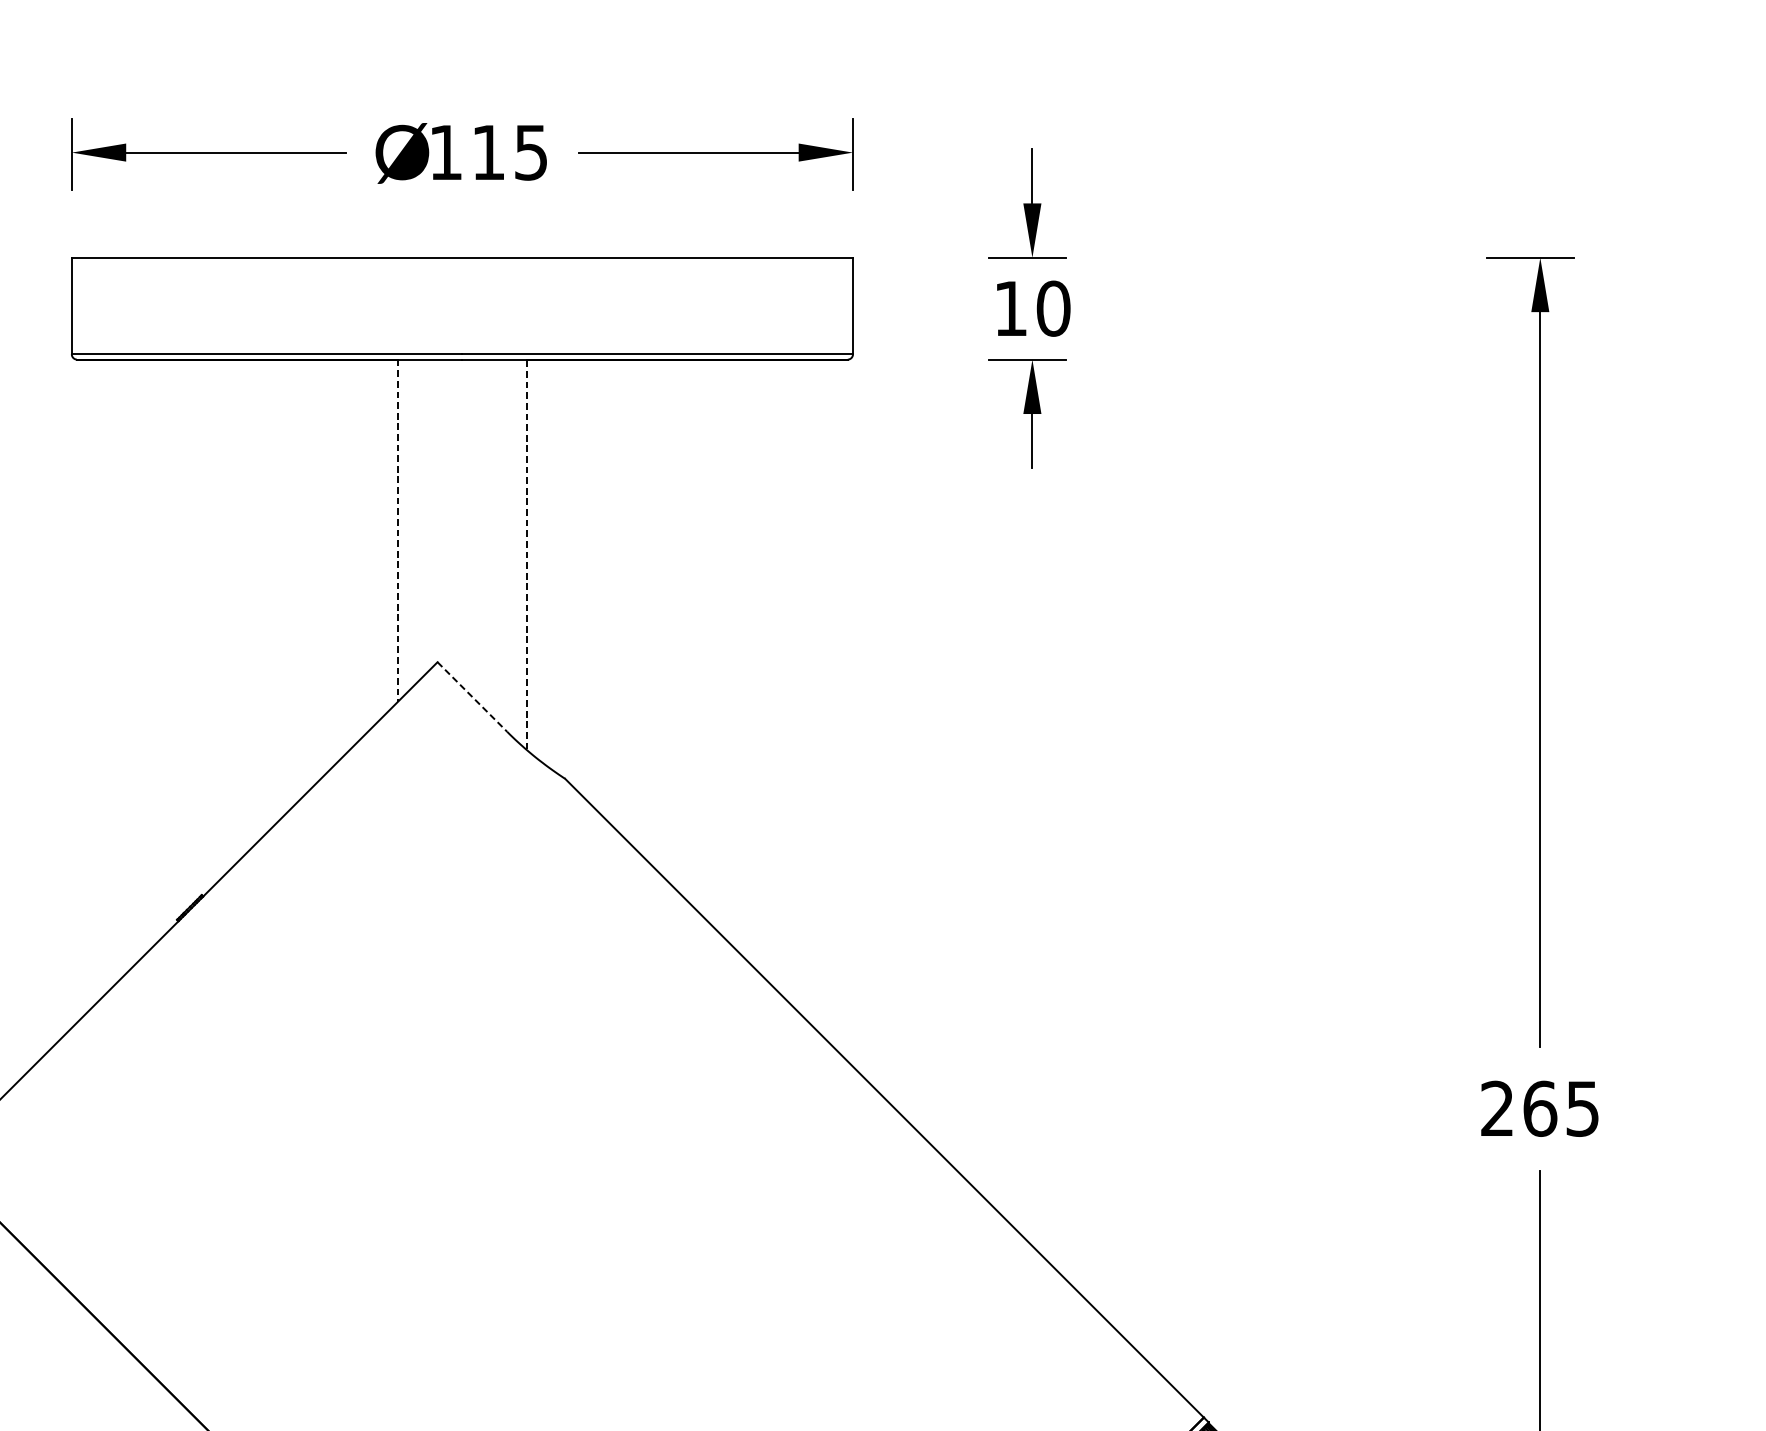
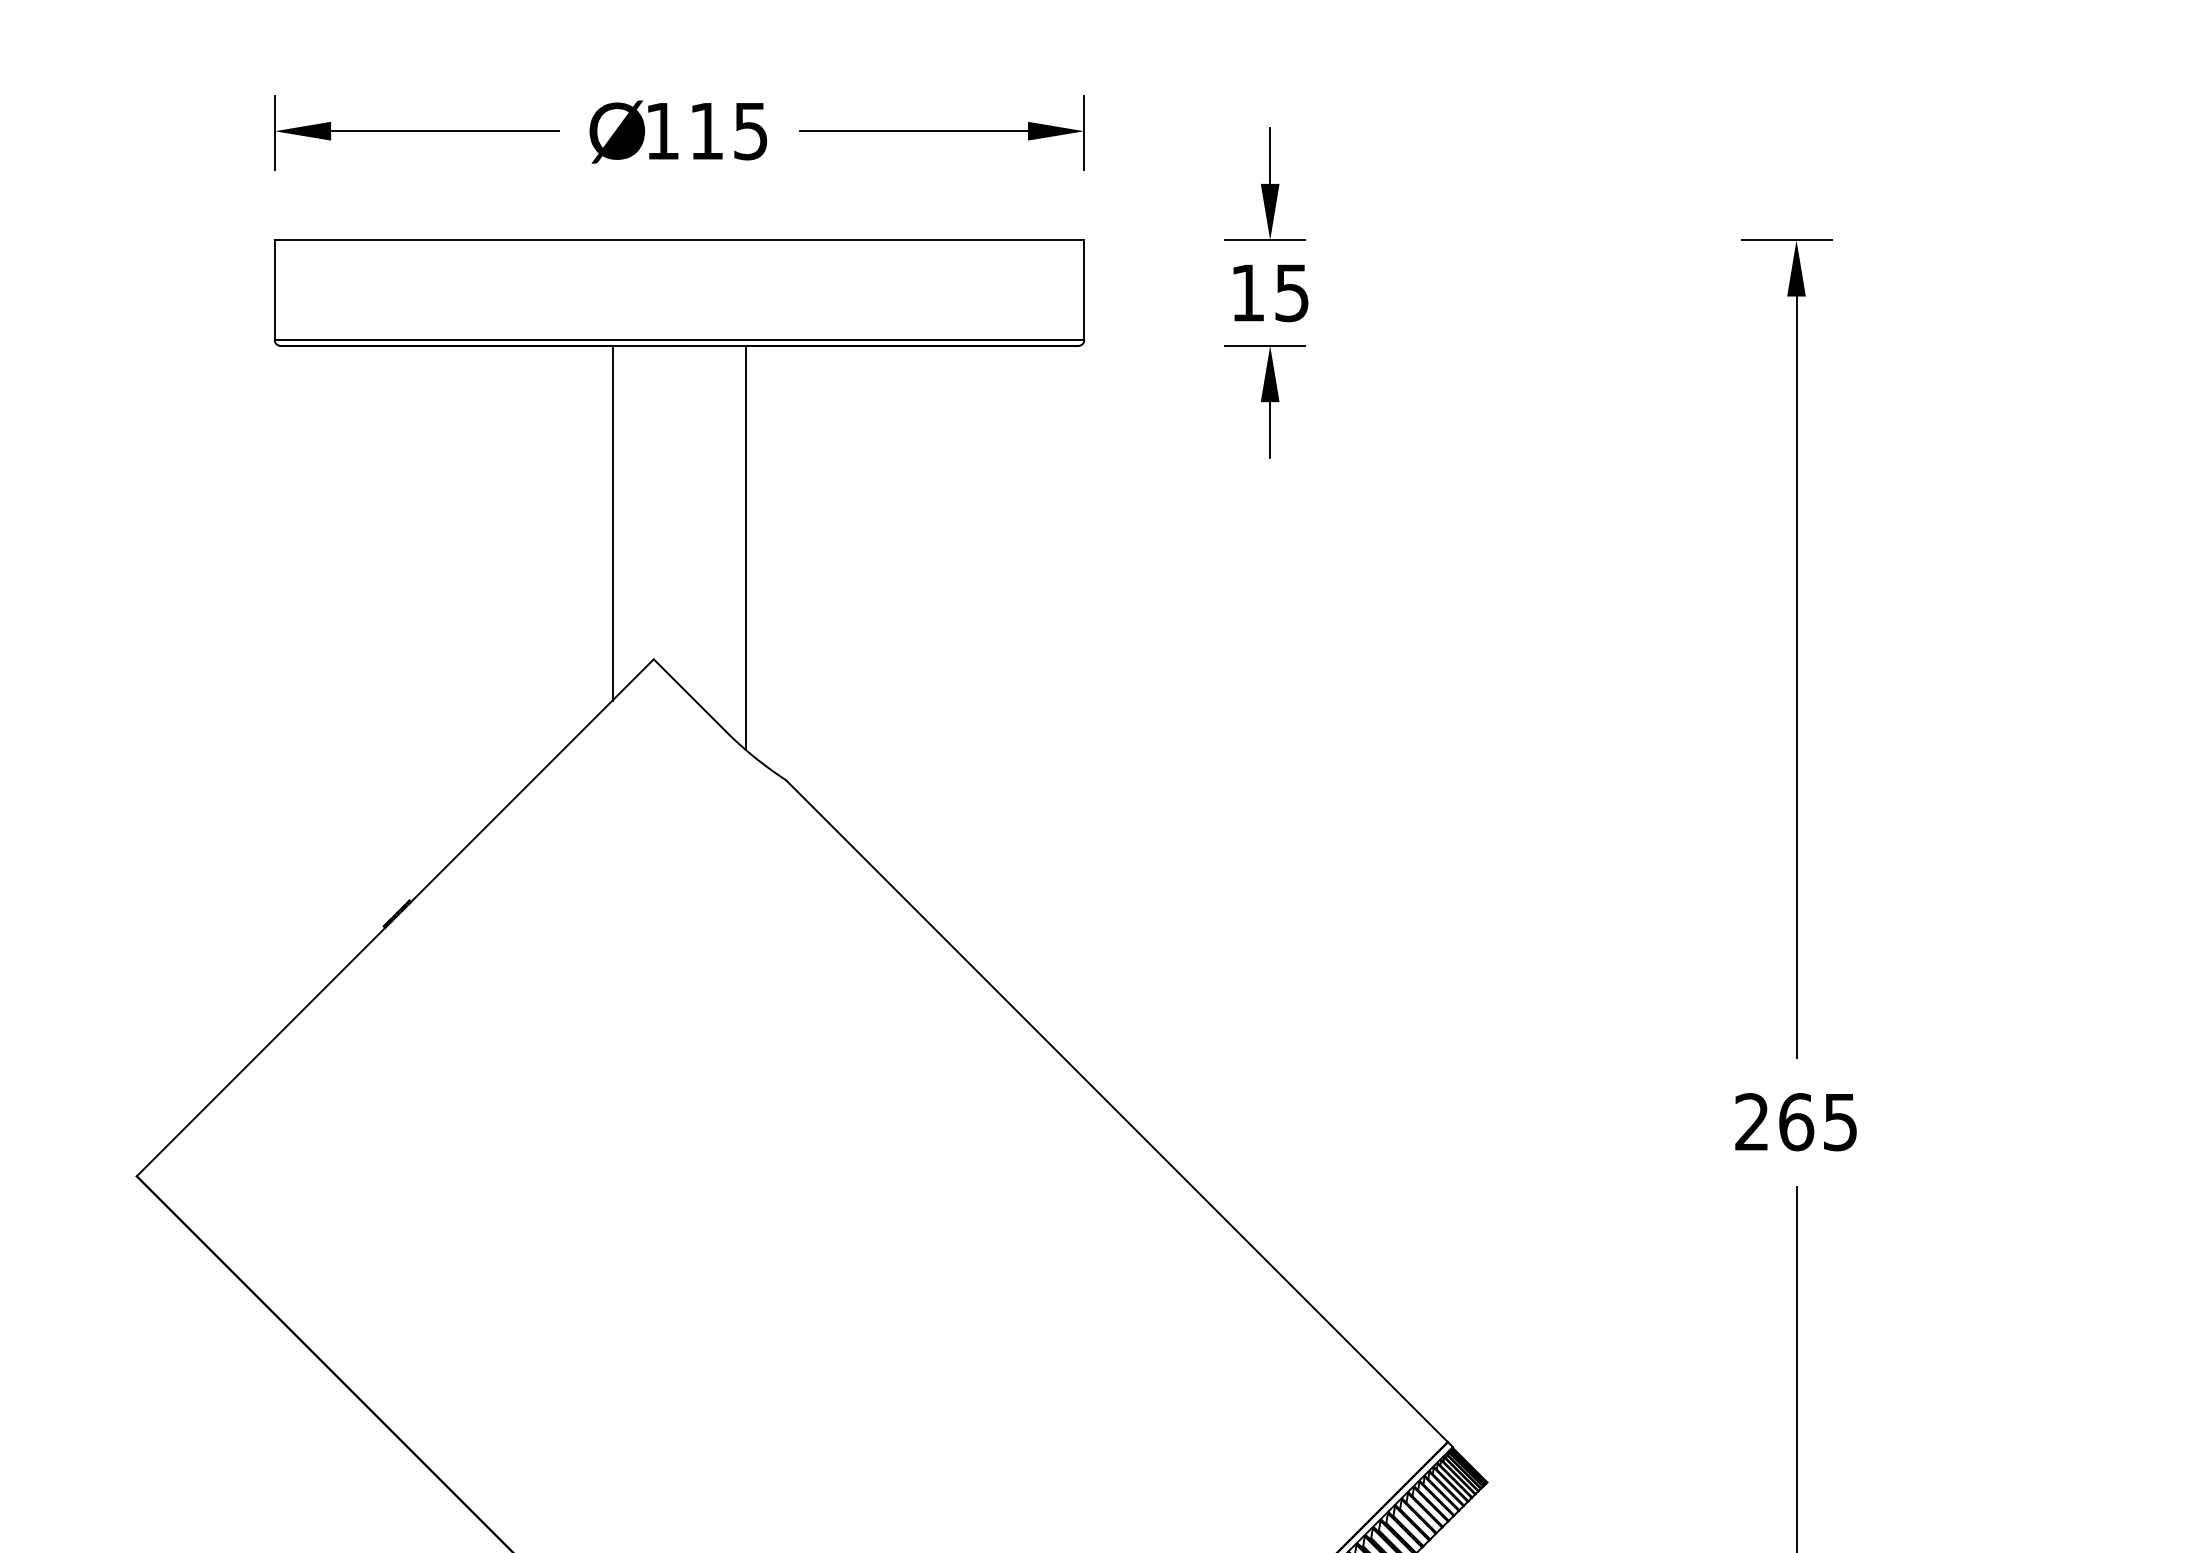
text: (1052, 308) -> (1291, 292), 10 -> 15
line: (397, 531) -> (612, 523), dashed -> solid
line: (527, 554) -> (746, 547), dashed -> solid
line: (473, 697) -> (690, 695), dashed -> solid

